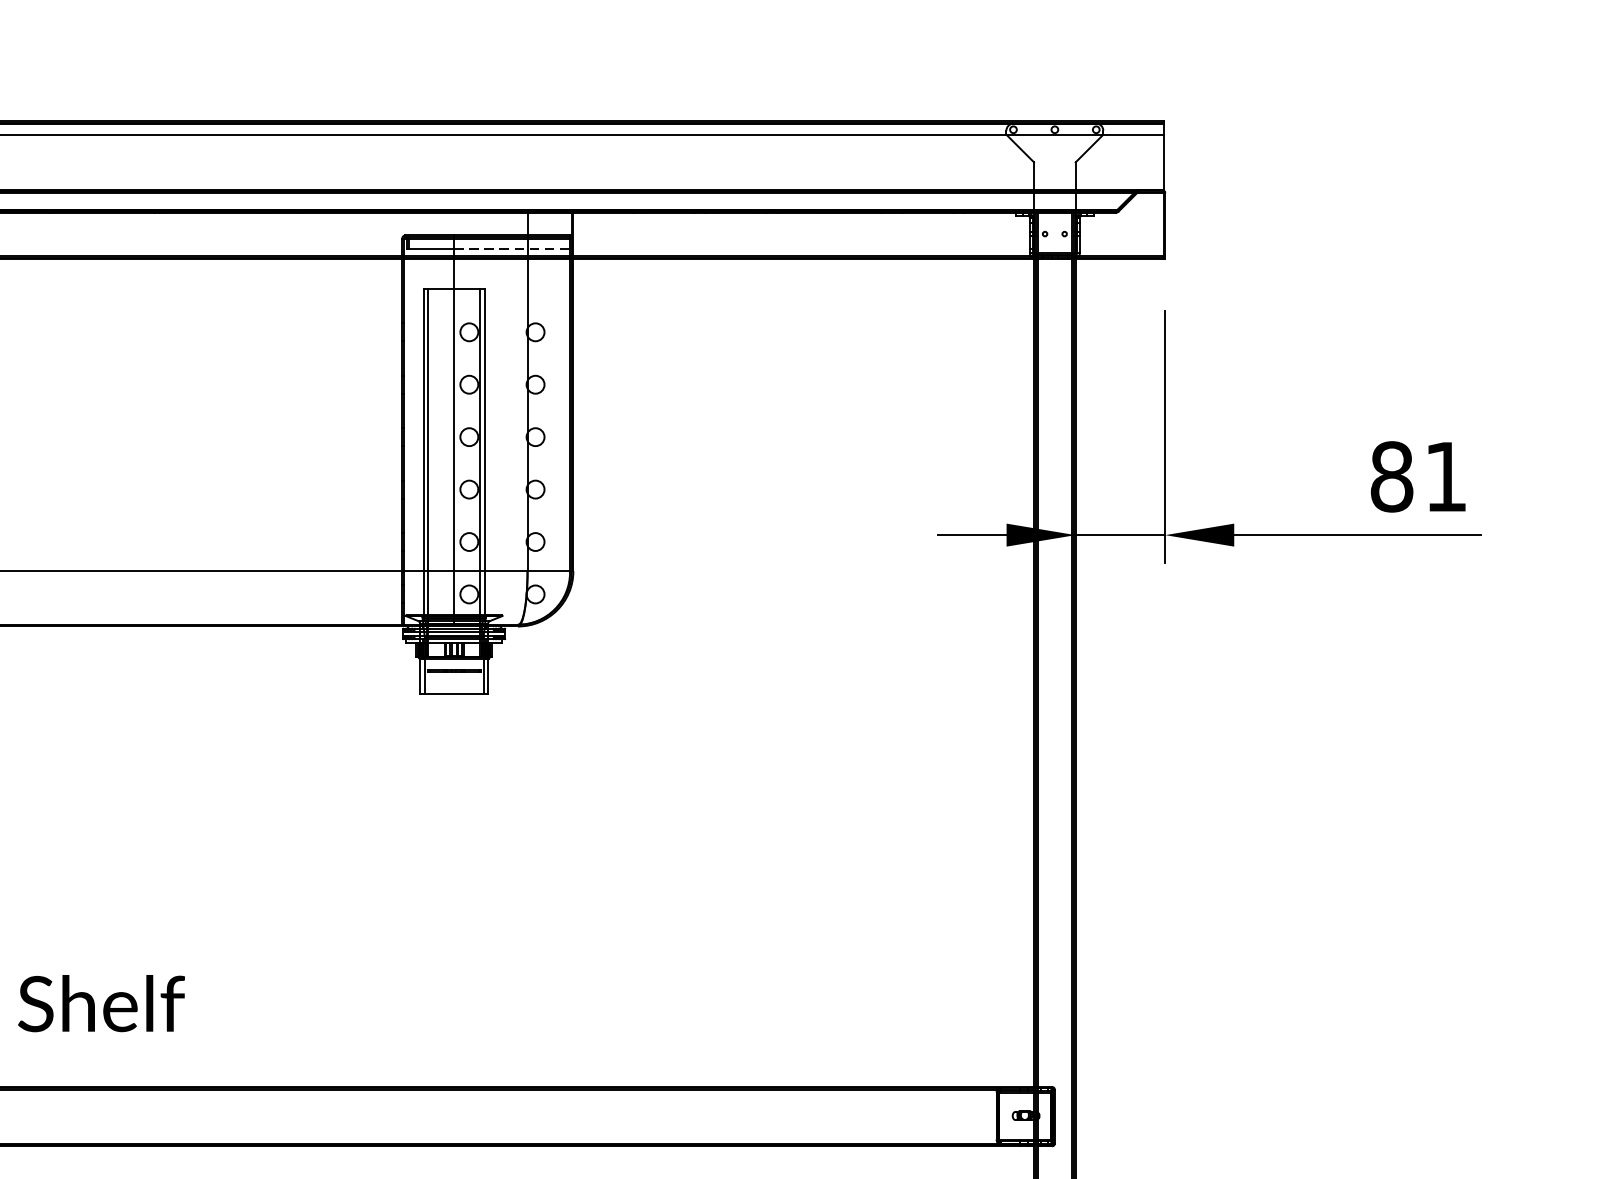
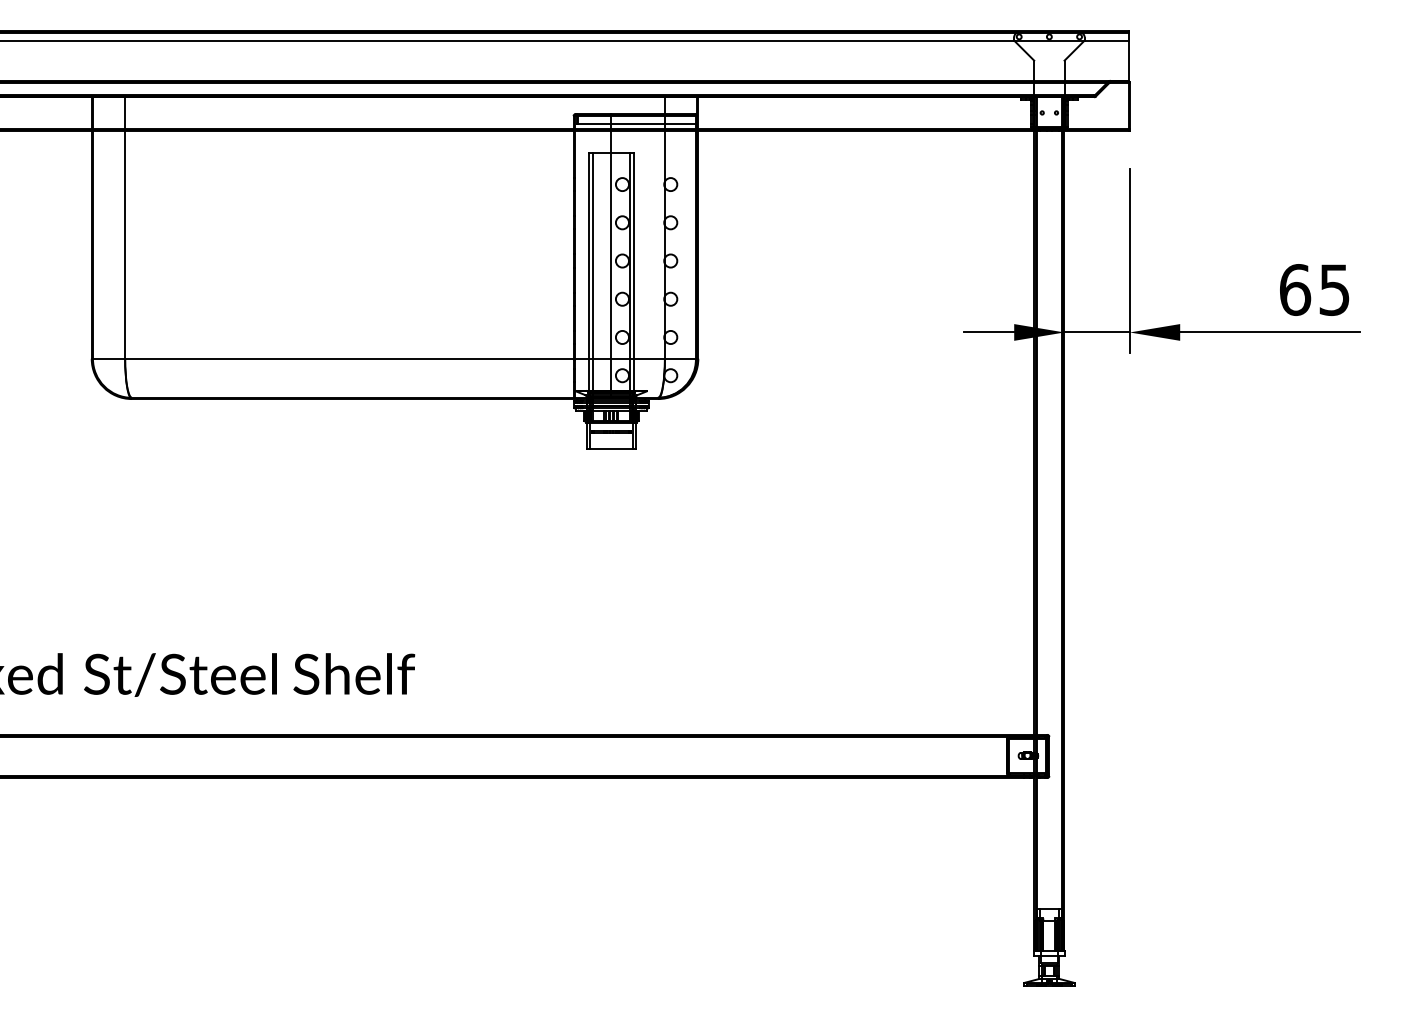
line: (513, 249) -> (654, 124), dashed -> solid
text: (1418, 476) -> (1314, 289), 81 -> 65

